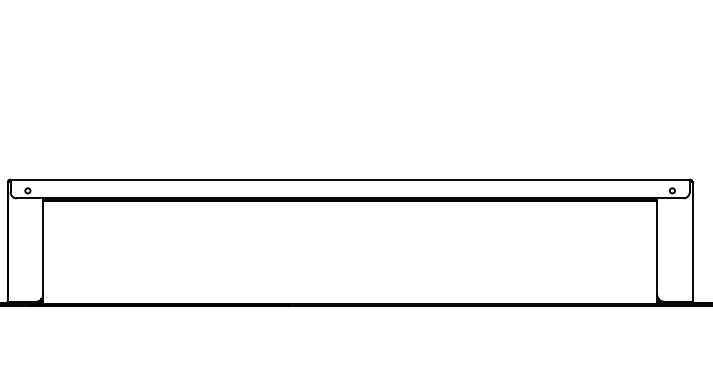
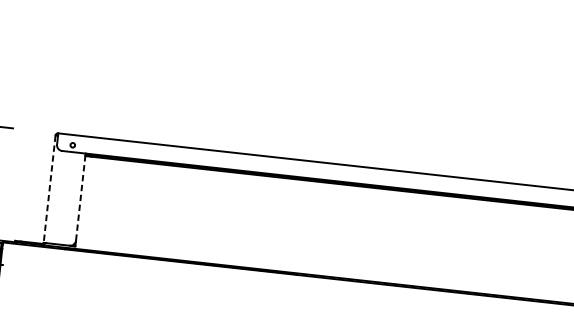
line: (7, 241) -> (49, 188), solid -> dashed
line: (42, 246) -> (80, 196), solid -> dashed

